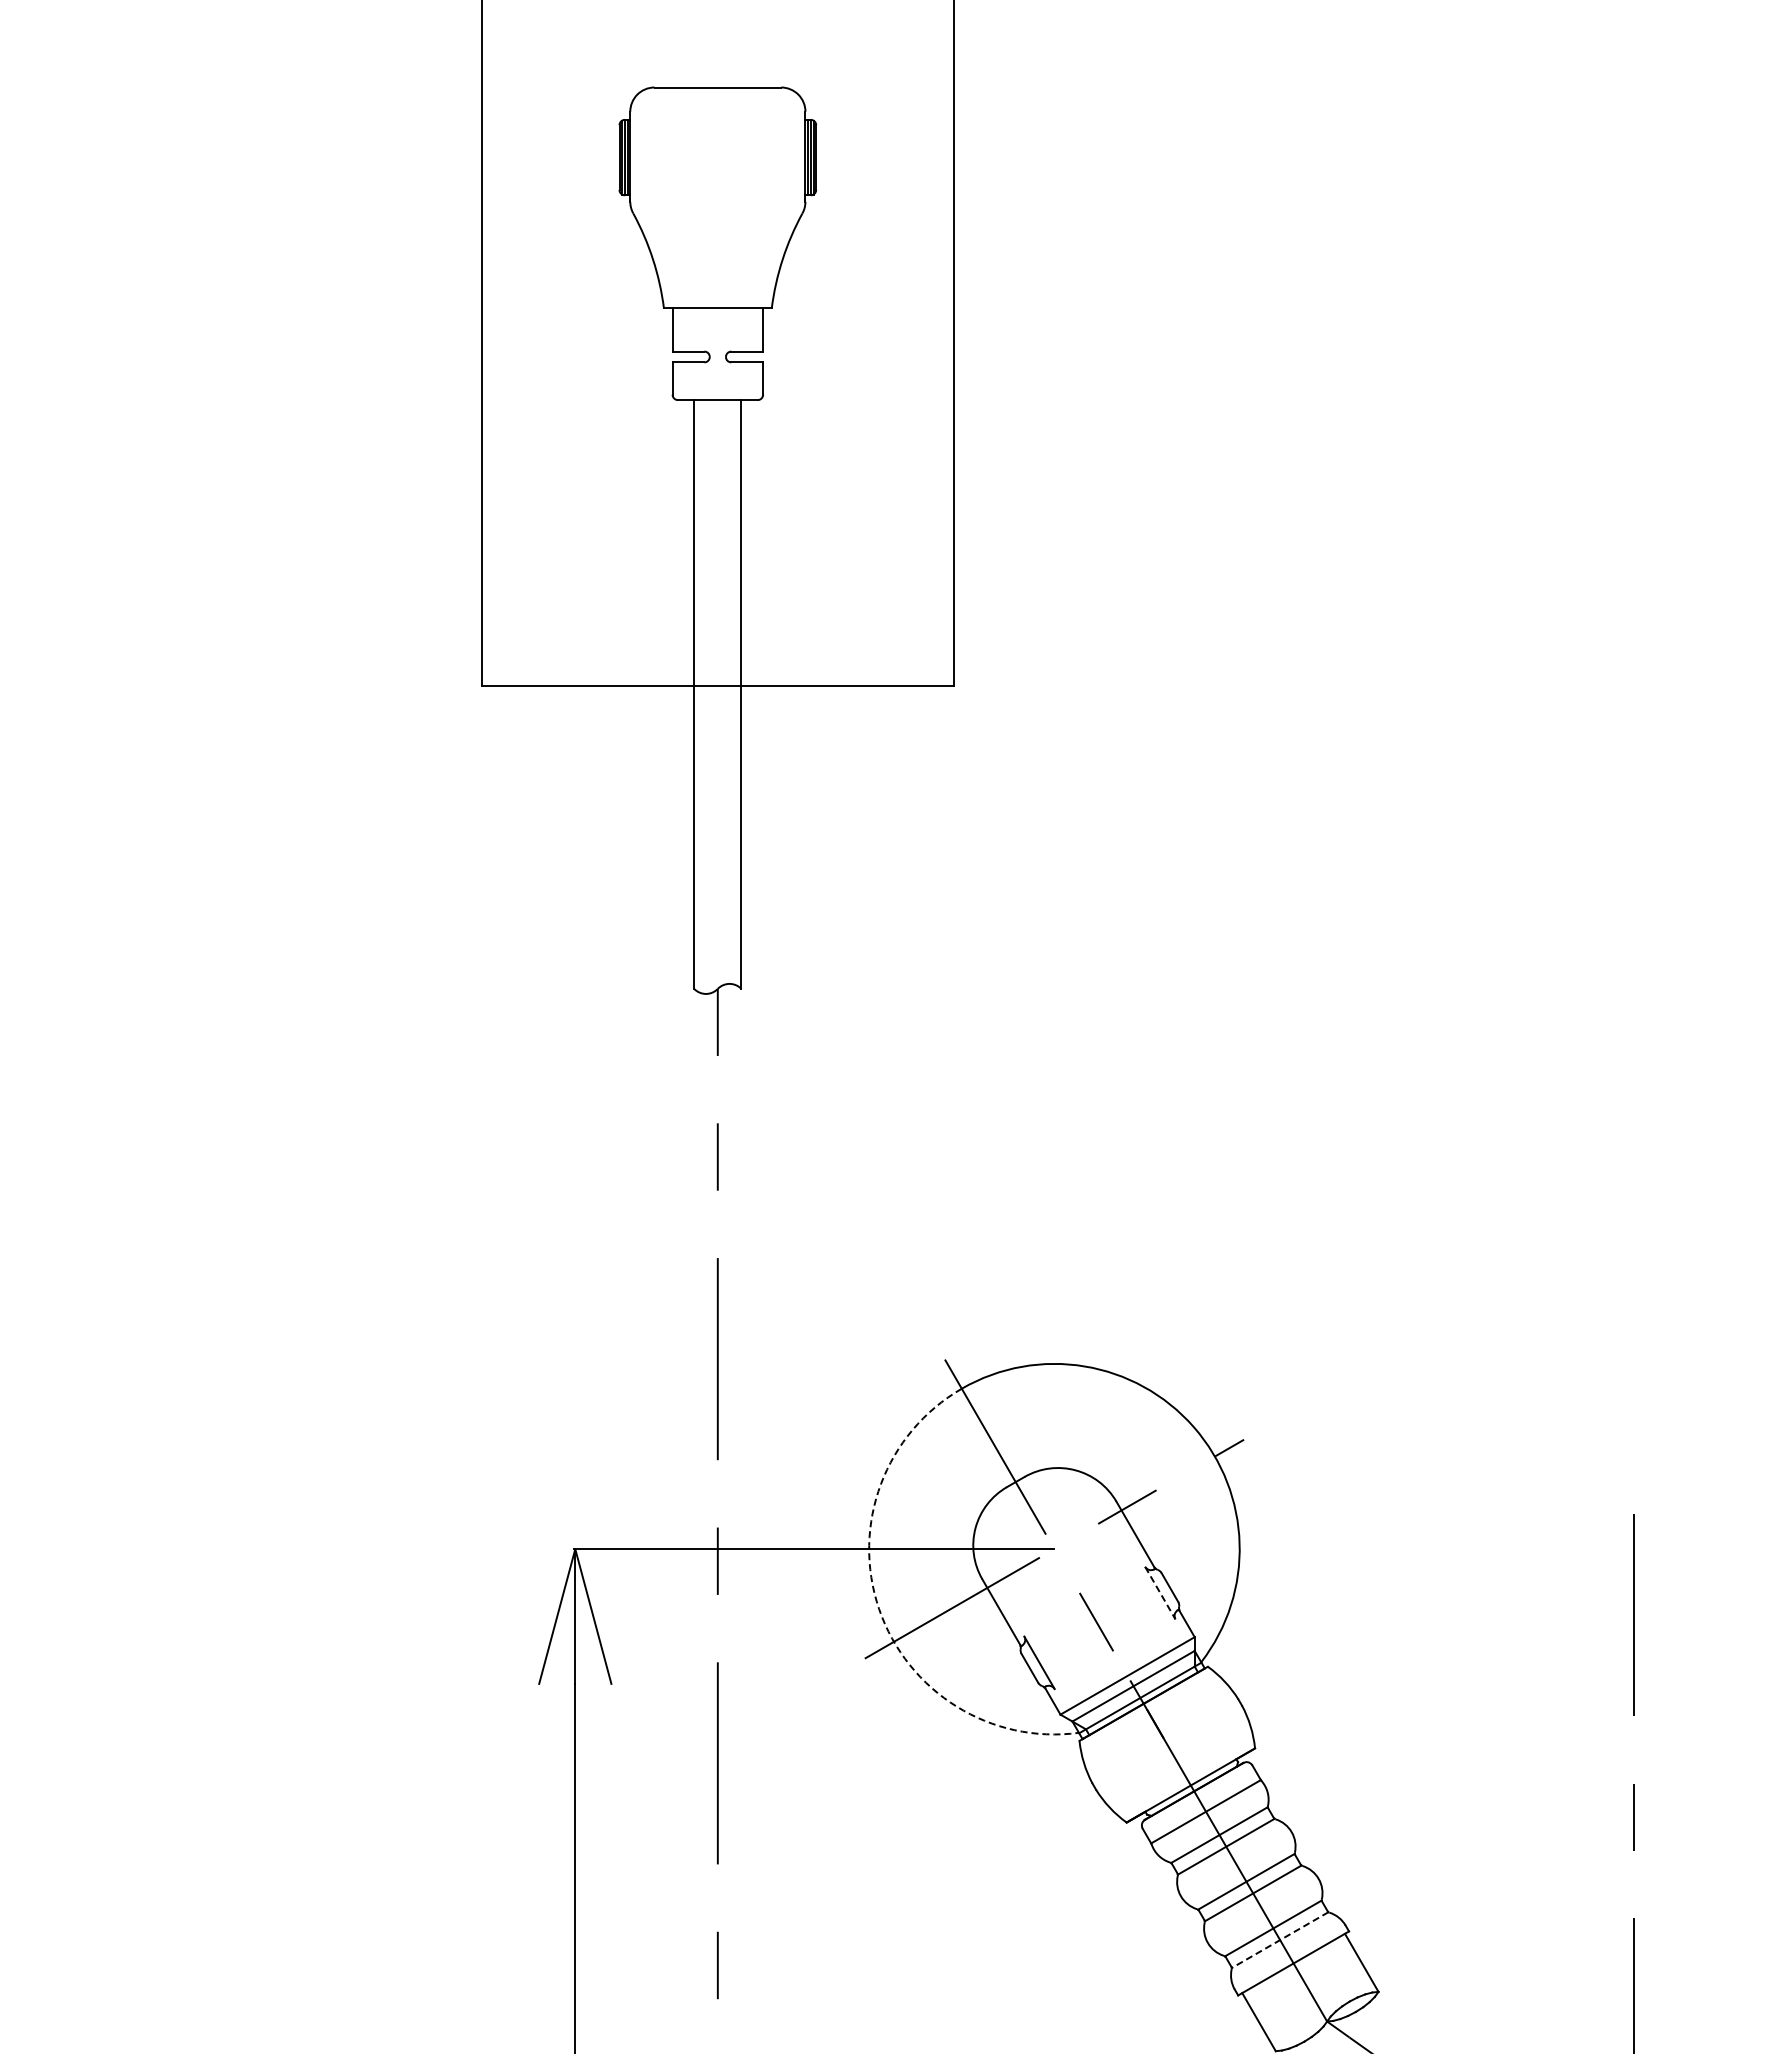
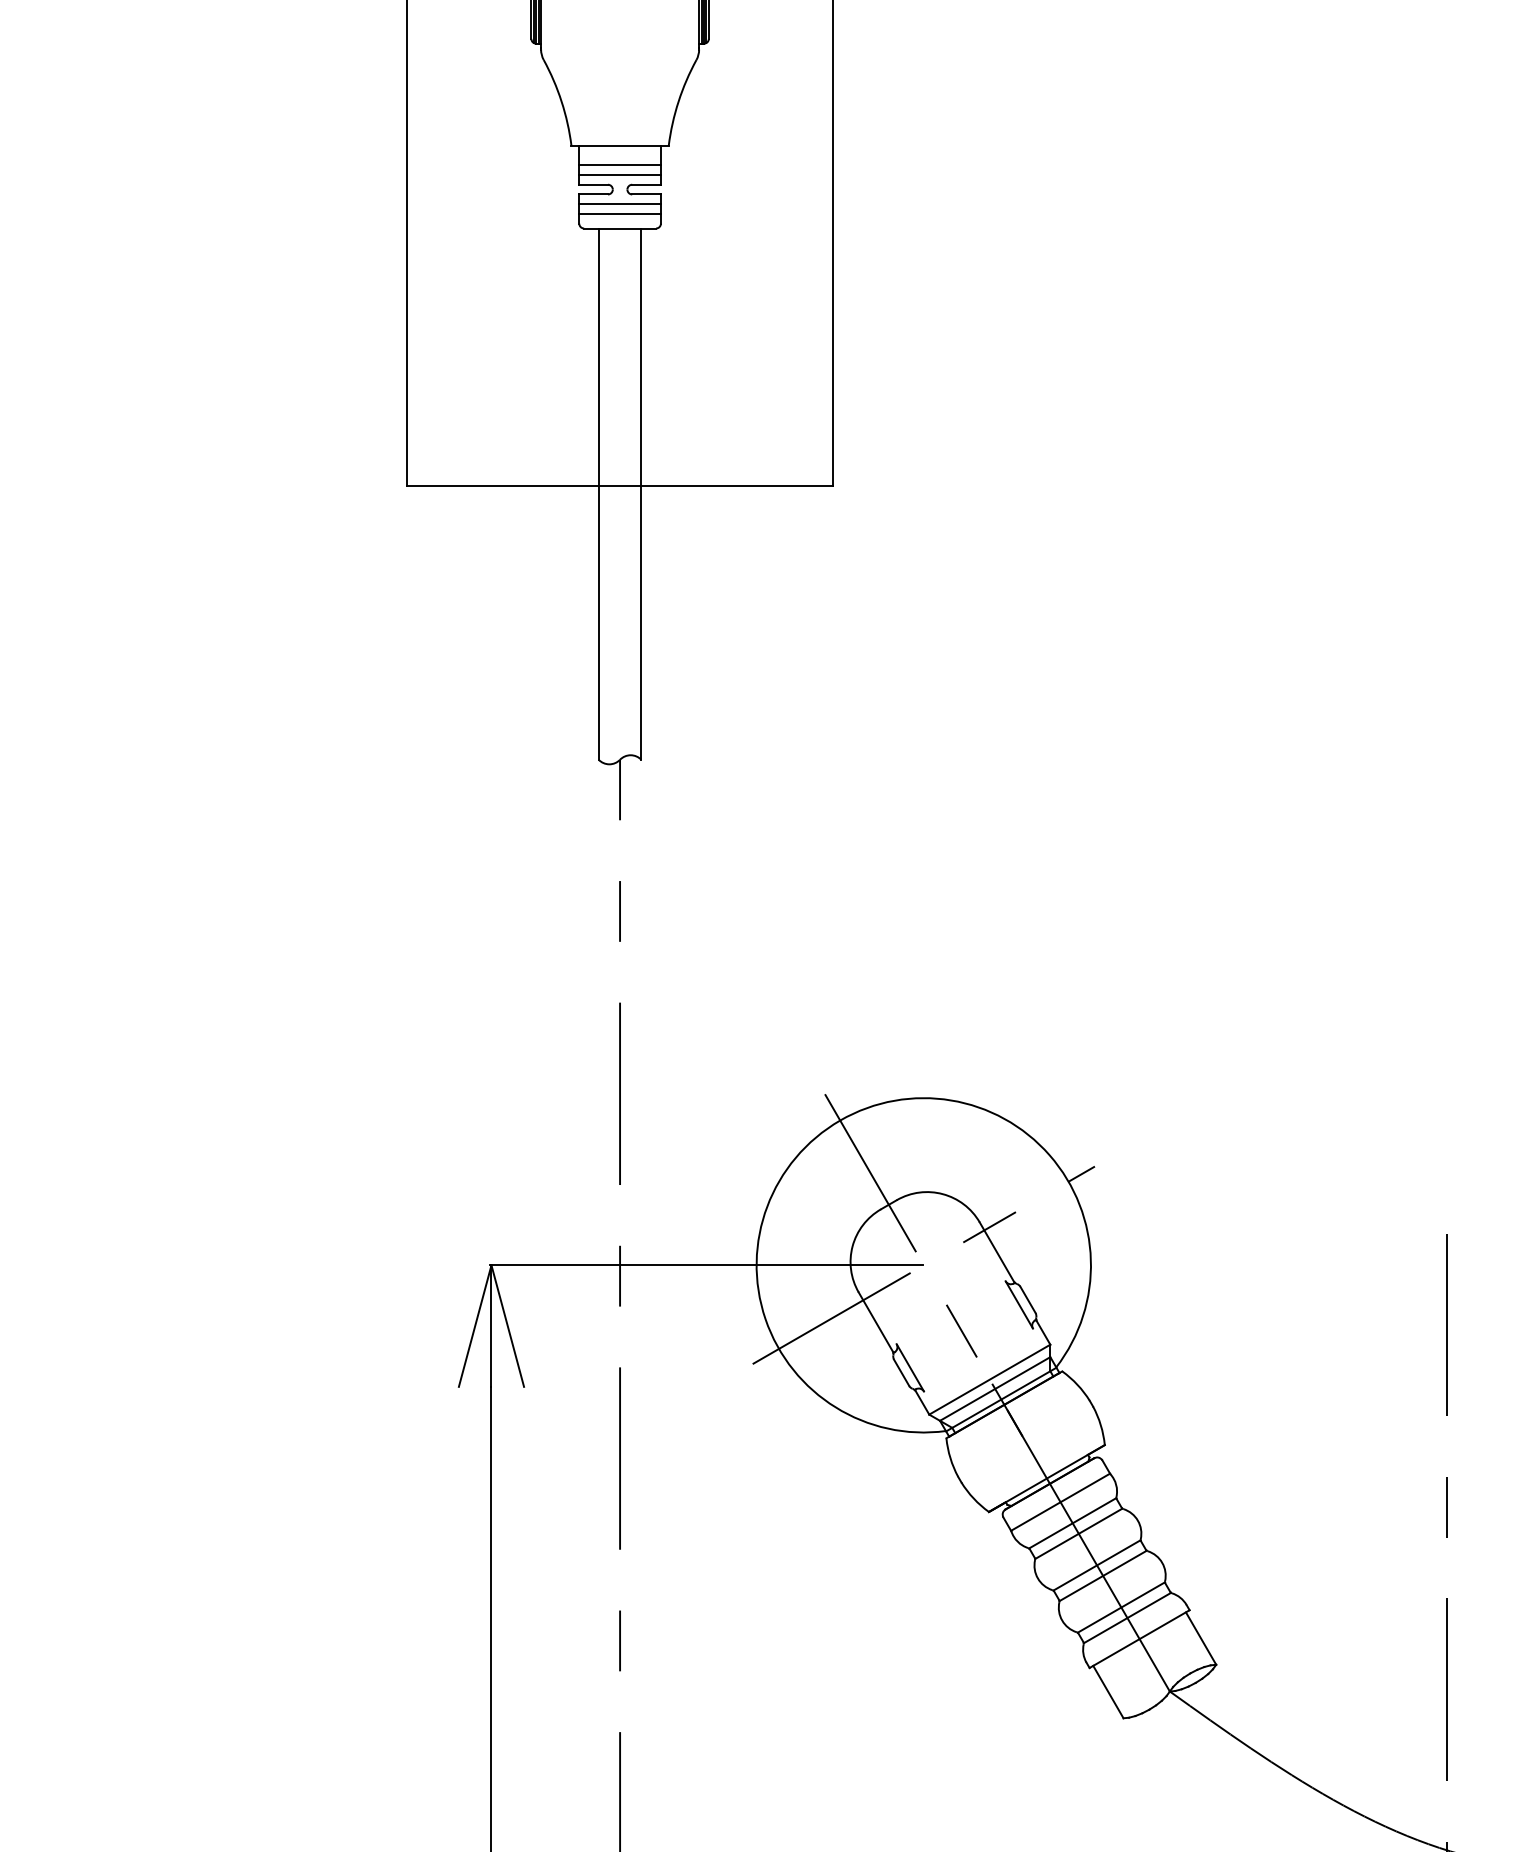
line: (717, 330) -> (619, 165), added
line: (717, 340) -> (619, 174), added
line: (717, 373) -> (619, 204), added
line: (717, 383) -> (619, 213), added
line: (1160, 1593) -> (1019, 1305), dashed -> solid
arc: (879, 1608) -> (765, 1318), dashed -> solid
line: (1280, 1940) -> (1127, 1618), dashed -> solid

